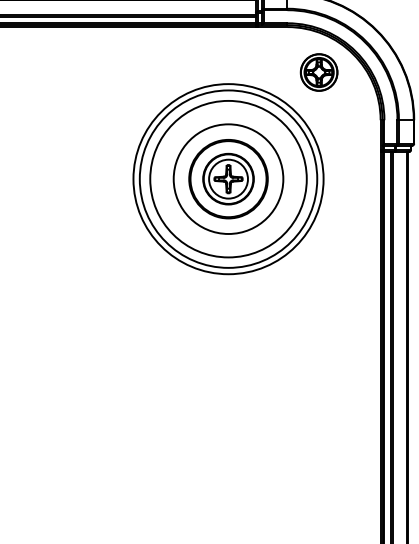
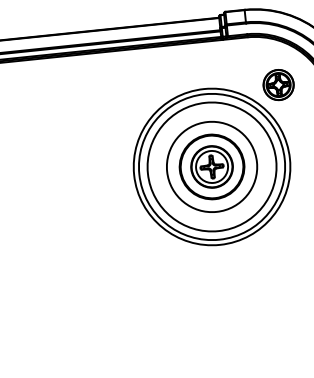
part: (318, 72) -> (278, 85), moved

